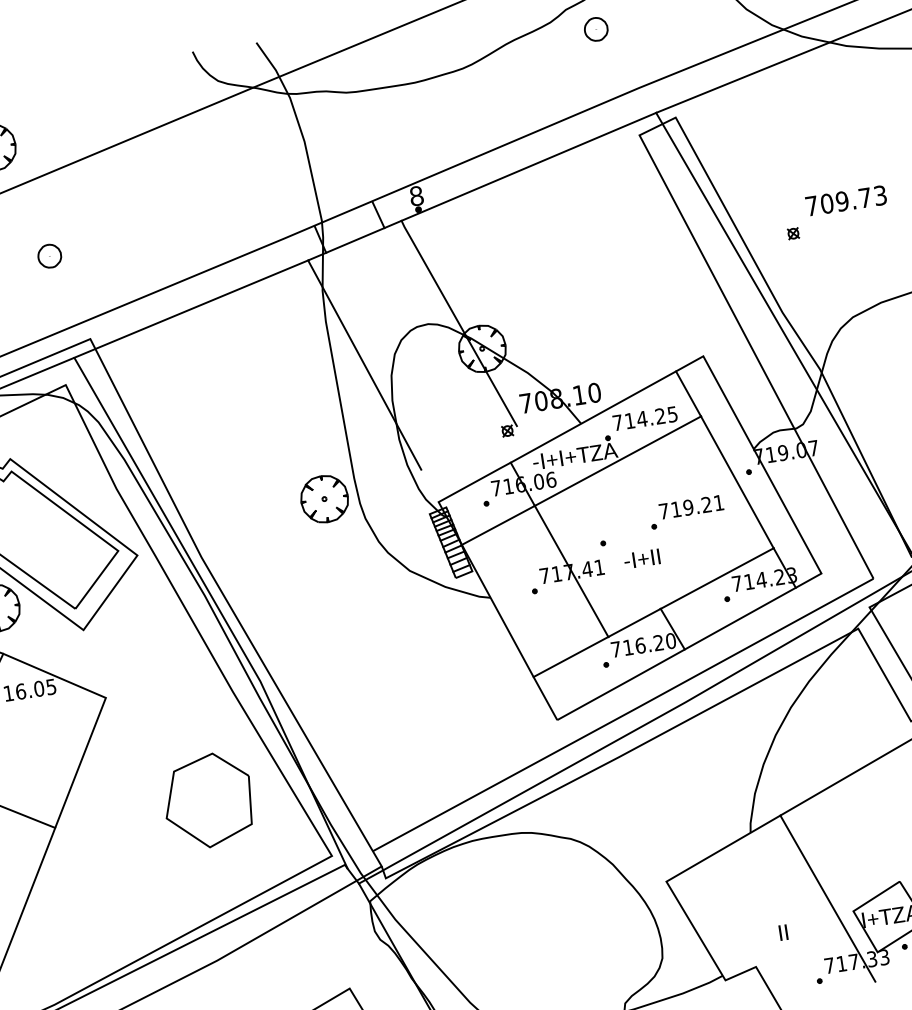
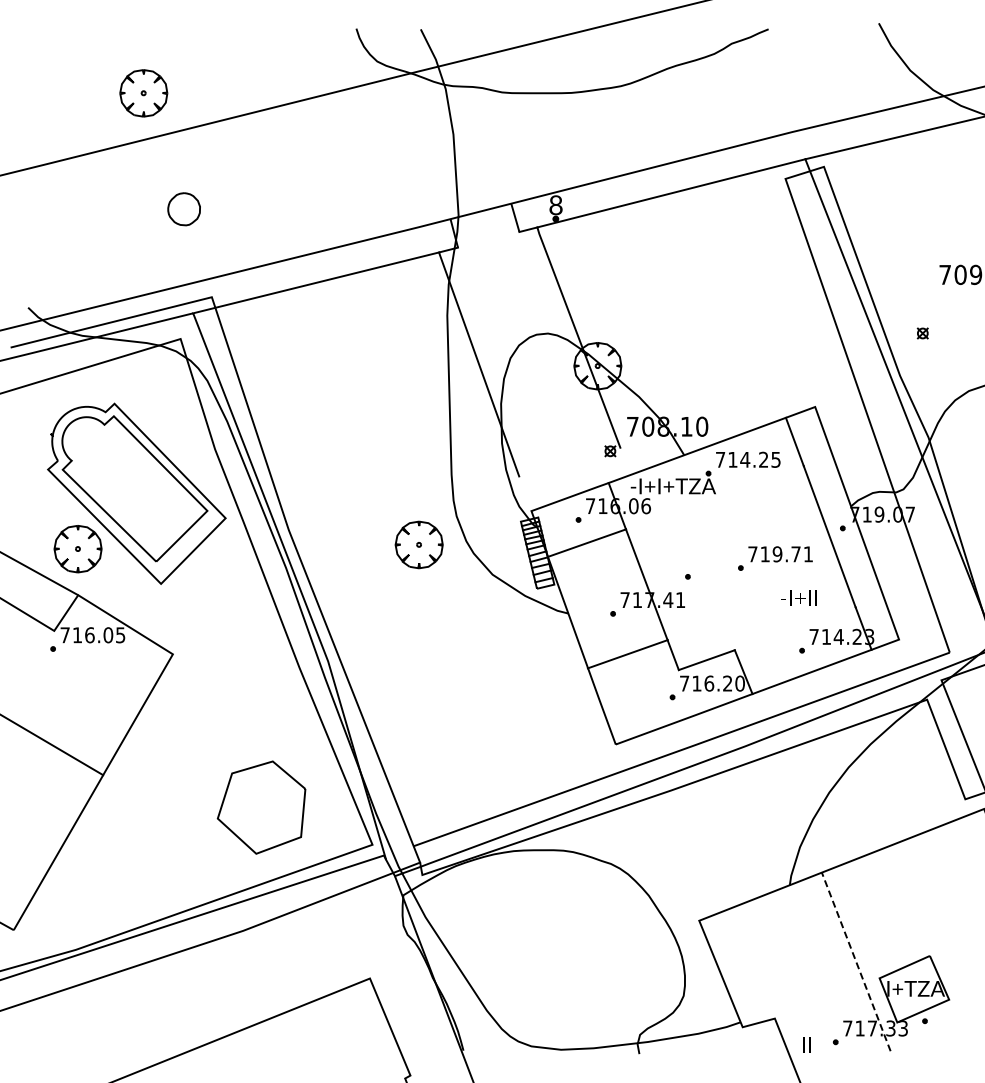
part: (595, 29) -> (758, 67), removed
part: (793, 233) -> (922, 333), moved
line: (355, 240) -> (488, 239), removed
part: (49, 255) -> (184, 208), size x1.4
line: (617, 460) -> (714, 497), removed
part: (323, 498) -> (418, 544), moved
text: (706, 505) -> (795, 554), 719.21 -> 719.71
text: (641, 558) -> (798, 597), moved
line: (716, 578) -> (794, 628), removed
line: (570, 657) -> (627, 654), moved
part: (208, 800) -> (261, 807), moved
line: (828, 898) -> (856, 961), solid -> dashed
text: (782, 932) -> (806, 1044), moved

